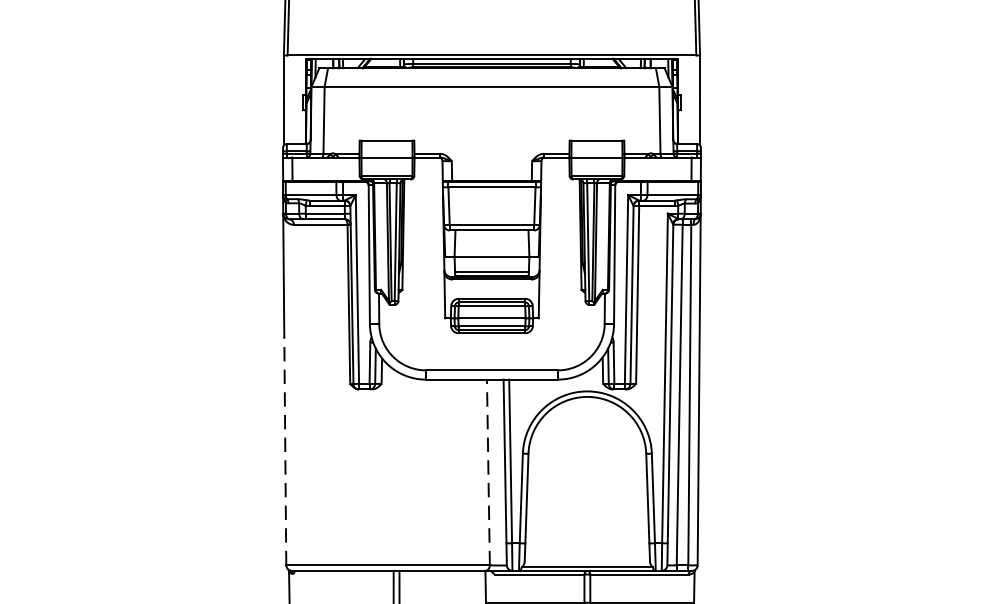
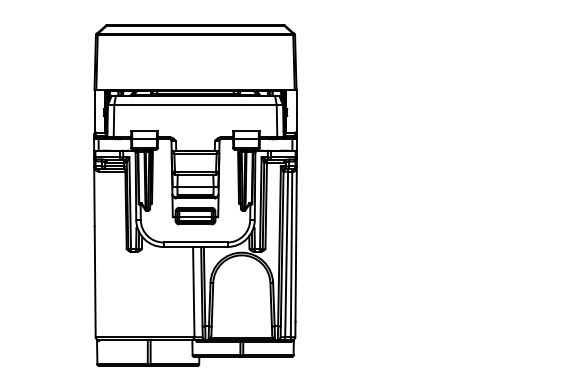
line: (285, 450) -> (95, 281), dashed -> solid
line: (487, 471) -> (193, 291), dashed -> solid

